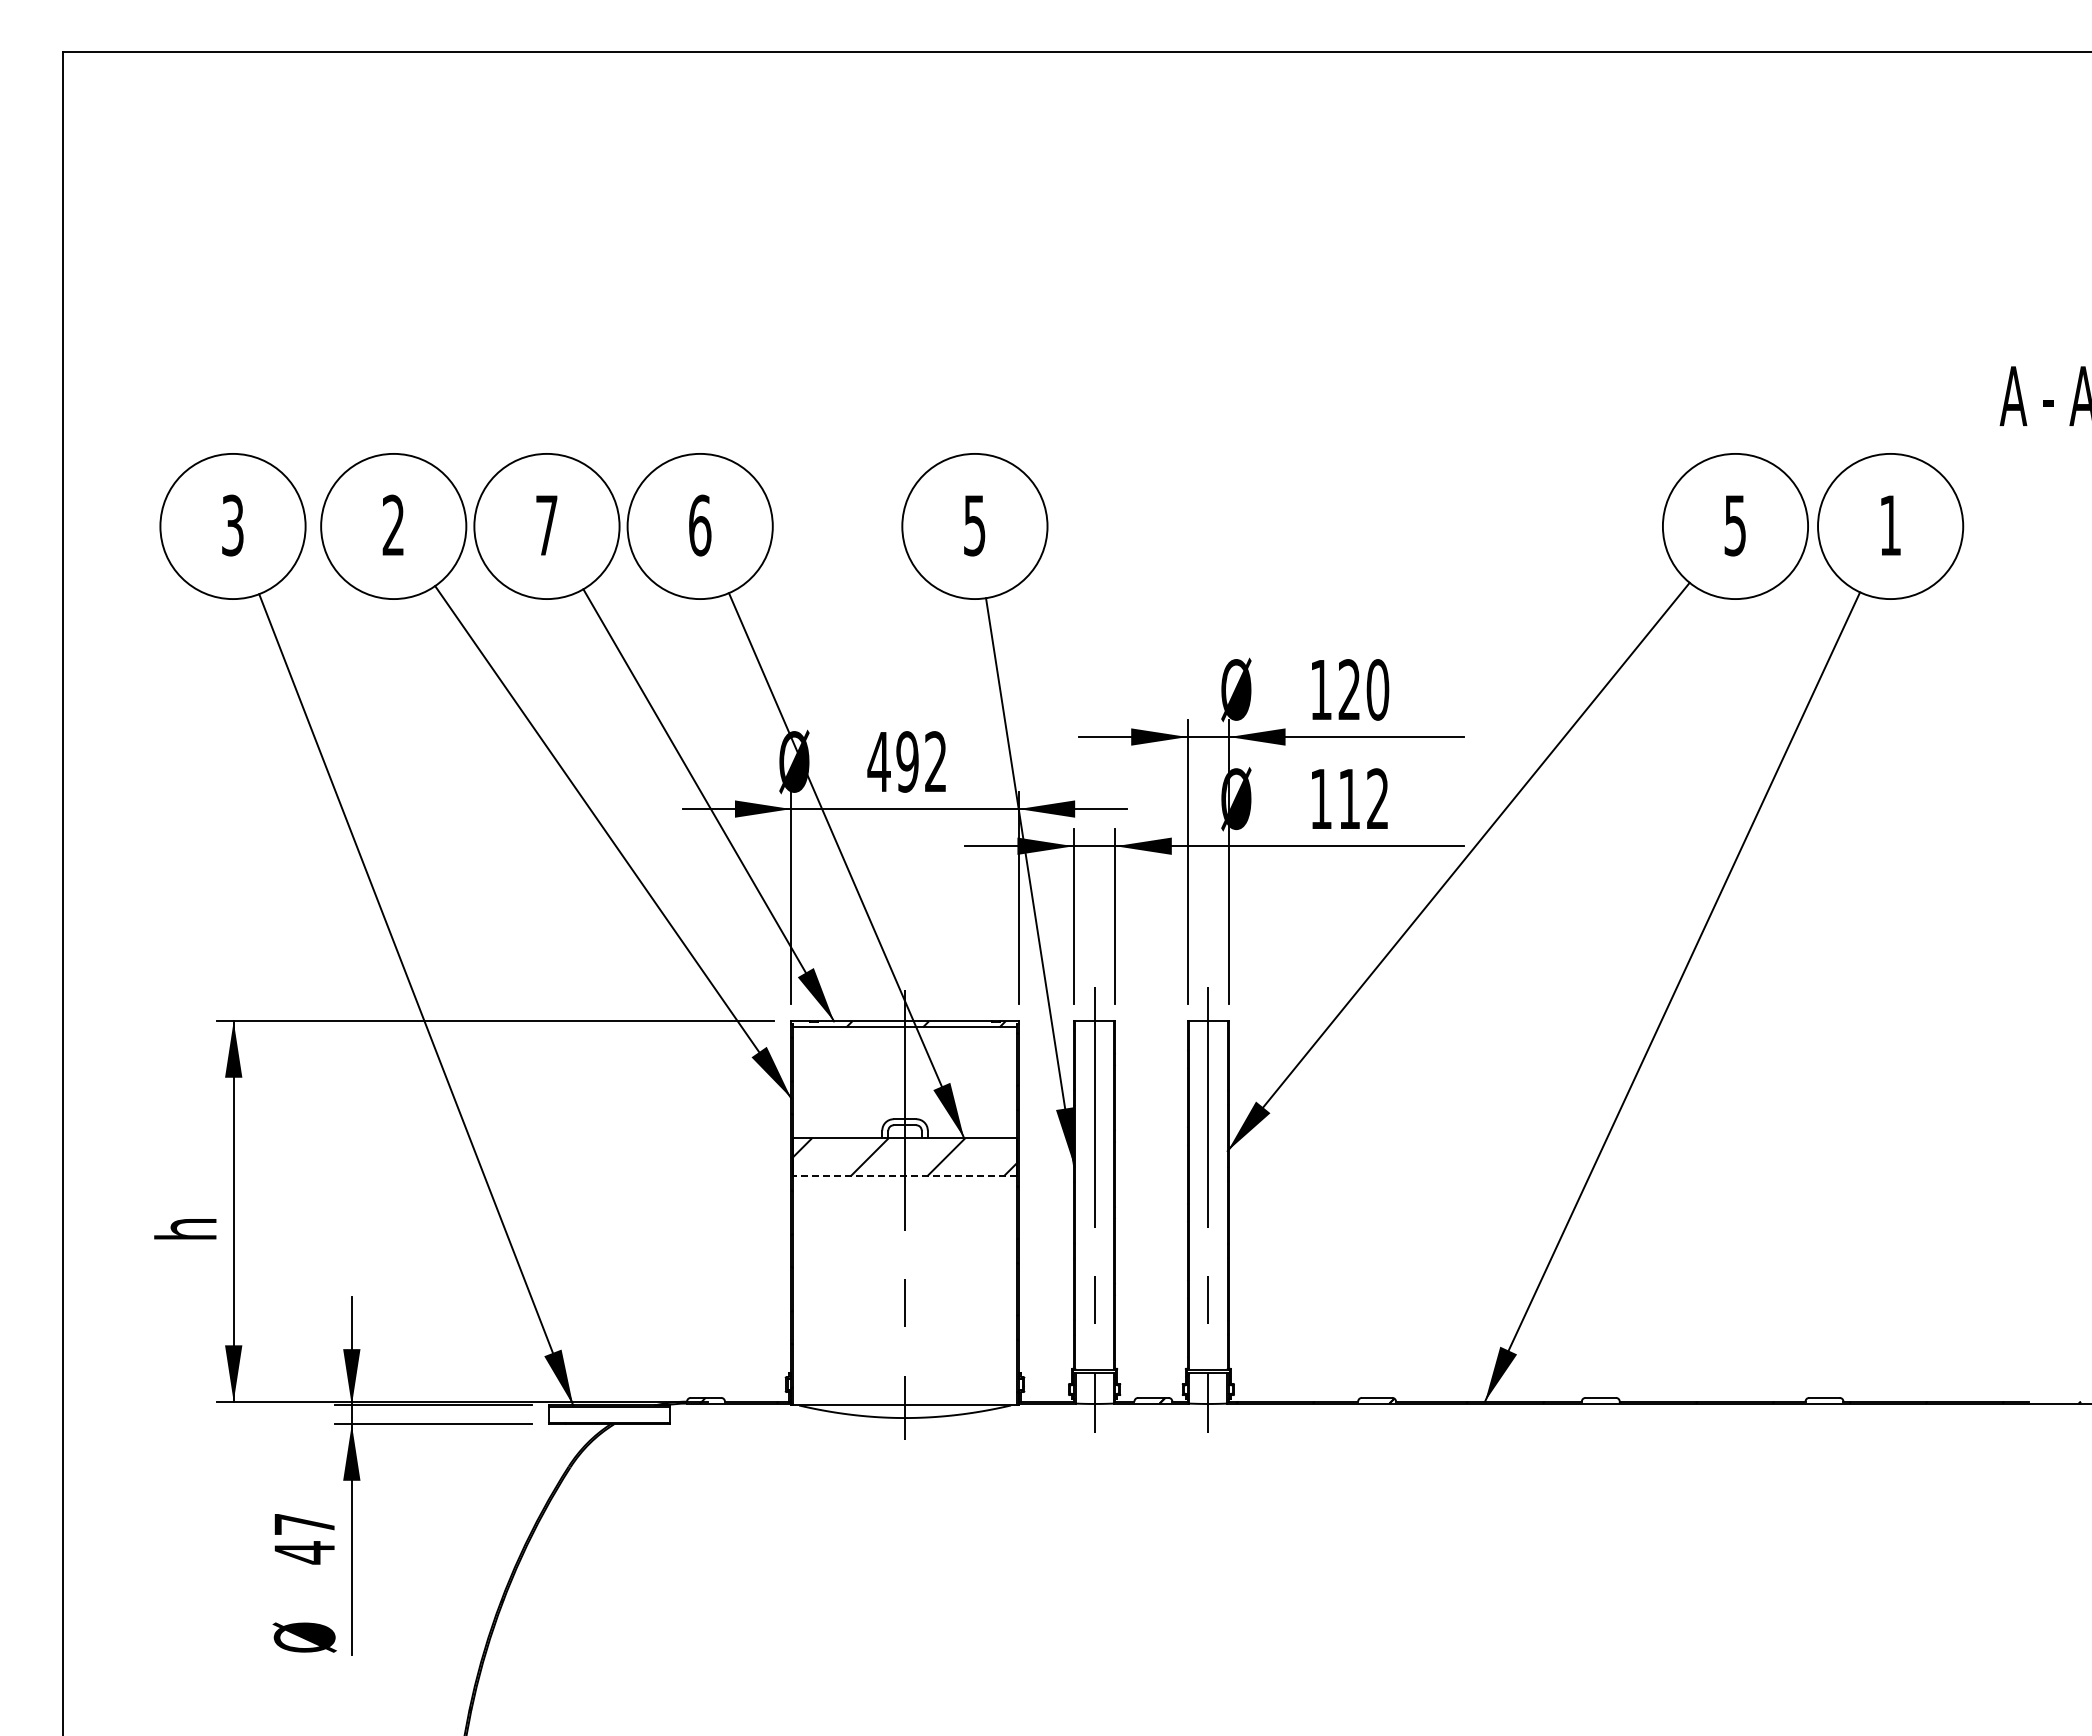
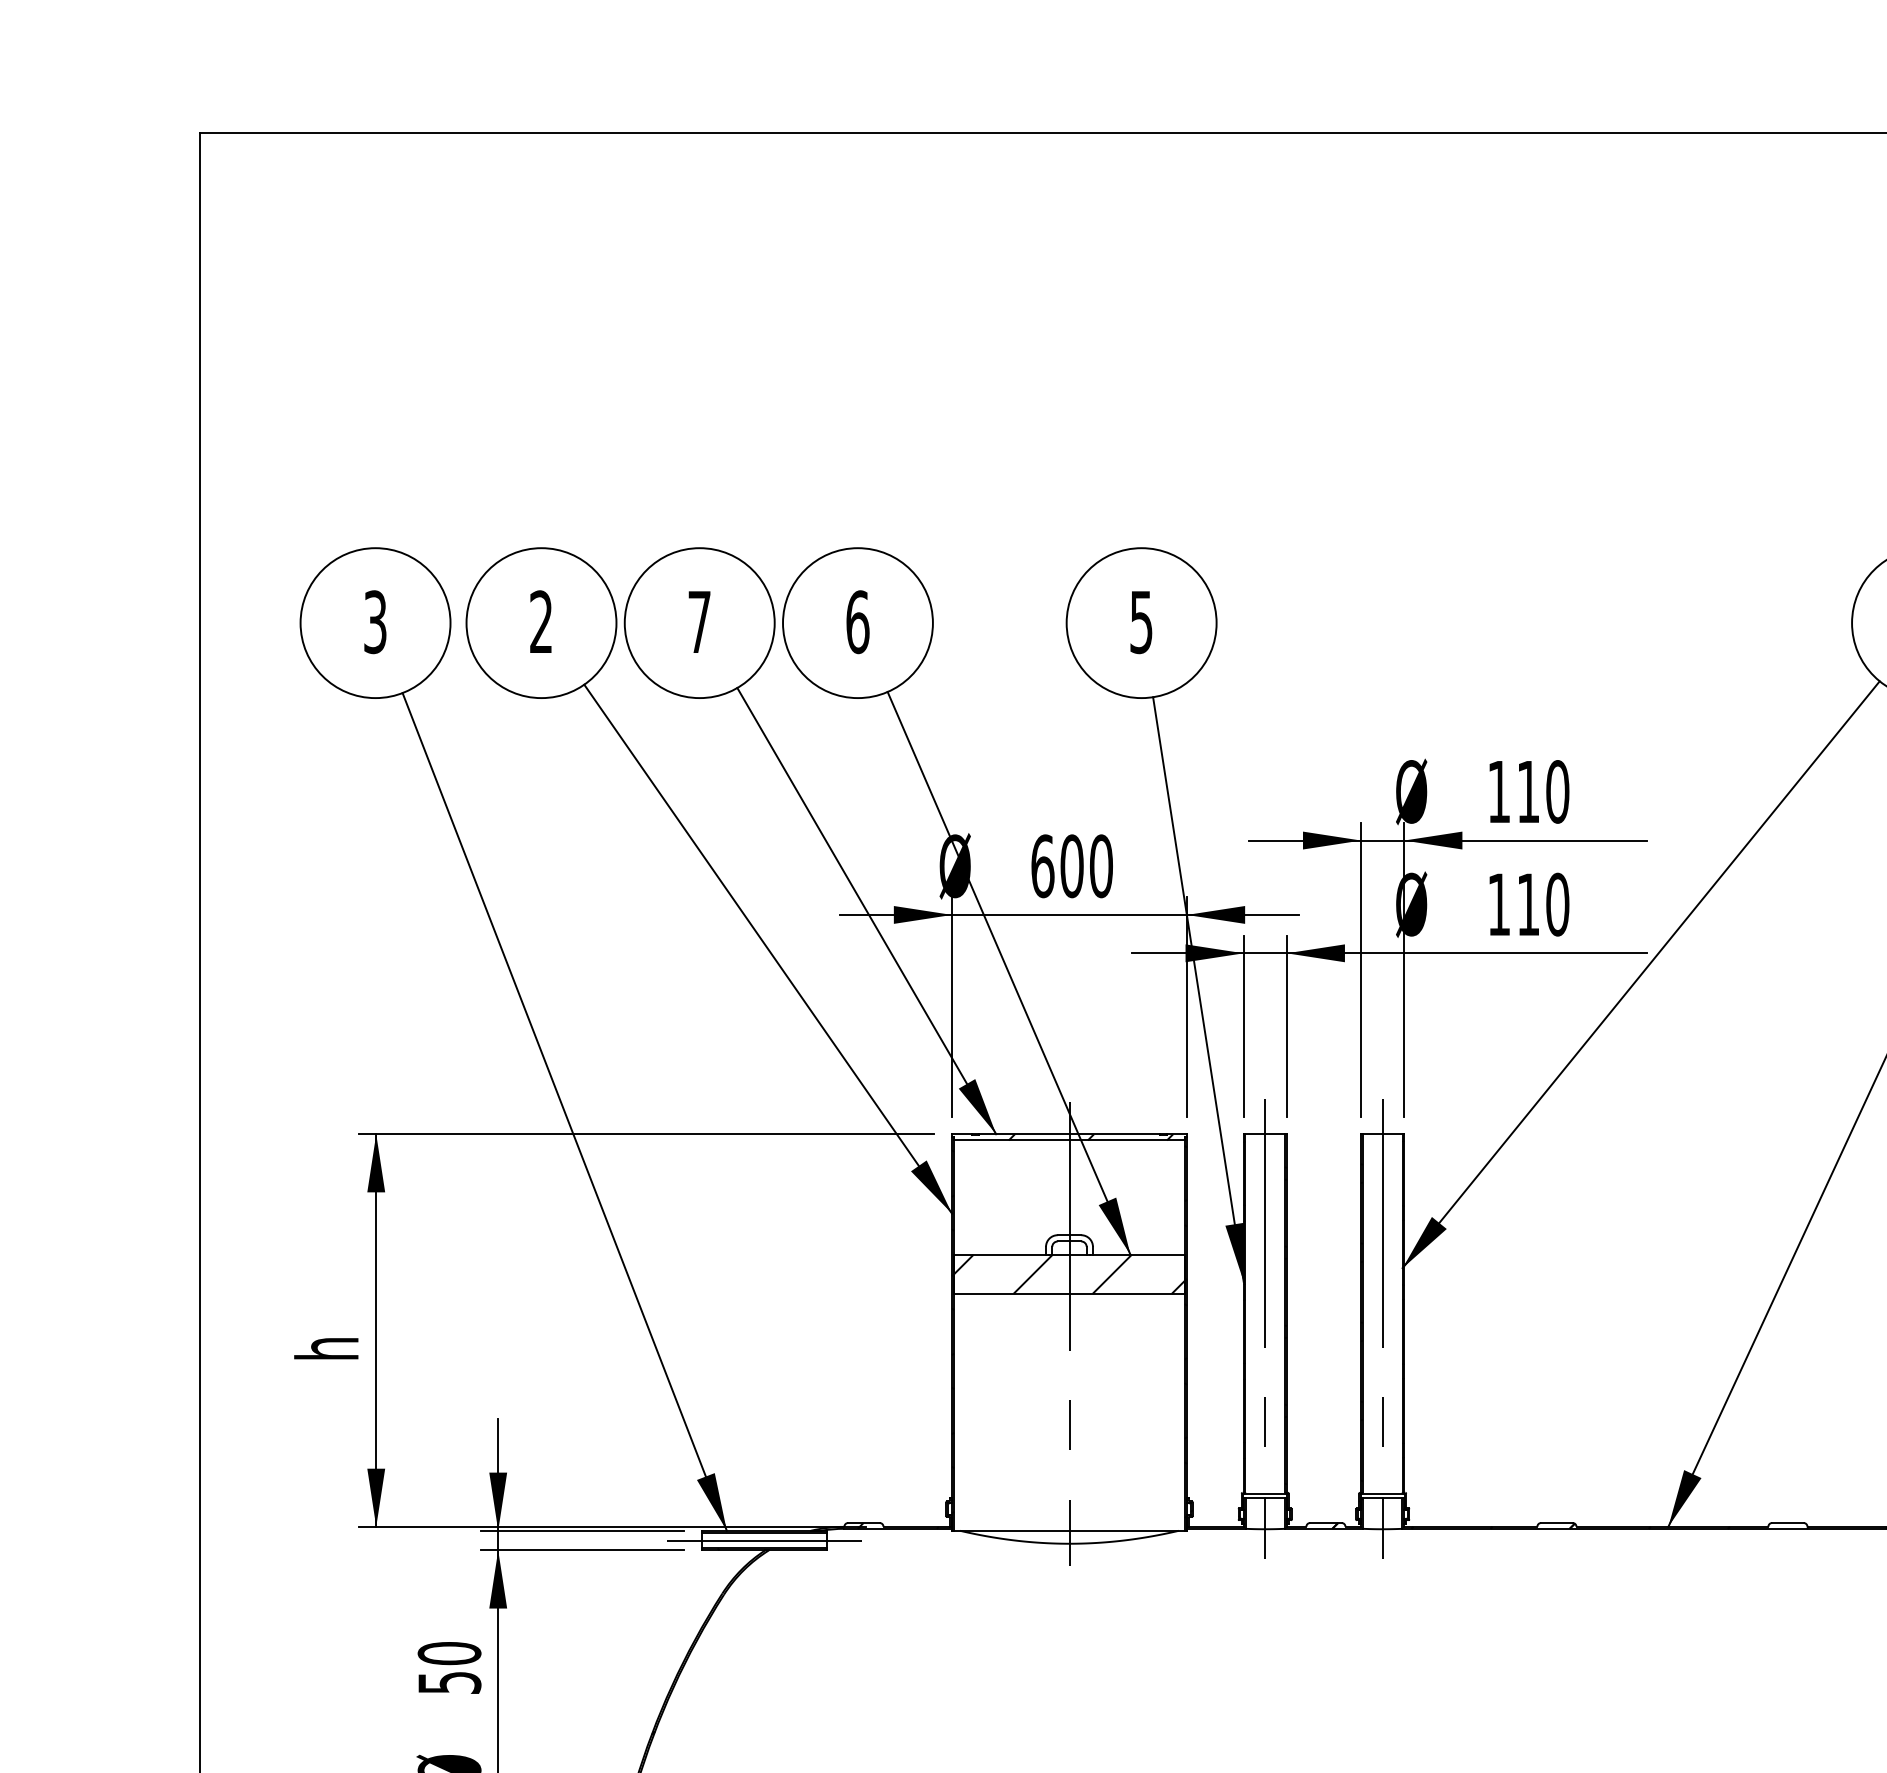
text: (1348, 689) -> (1527, 791), 120 -> 110
text: (907, 761) -> (1072, 865), 492 -> 600
text: (1377, 798) -> (1557, 904), 112 -> 110
line: (905, 1176) -> (1069, 1294), dashed -> solid
line: (609, 1414) -> (764, 1540), added
text: (304, 1538) -> (449, 1668), 47 -> 50

